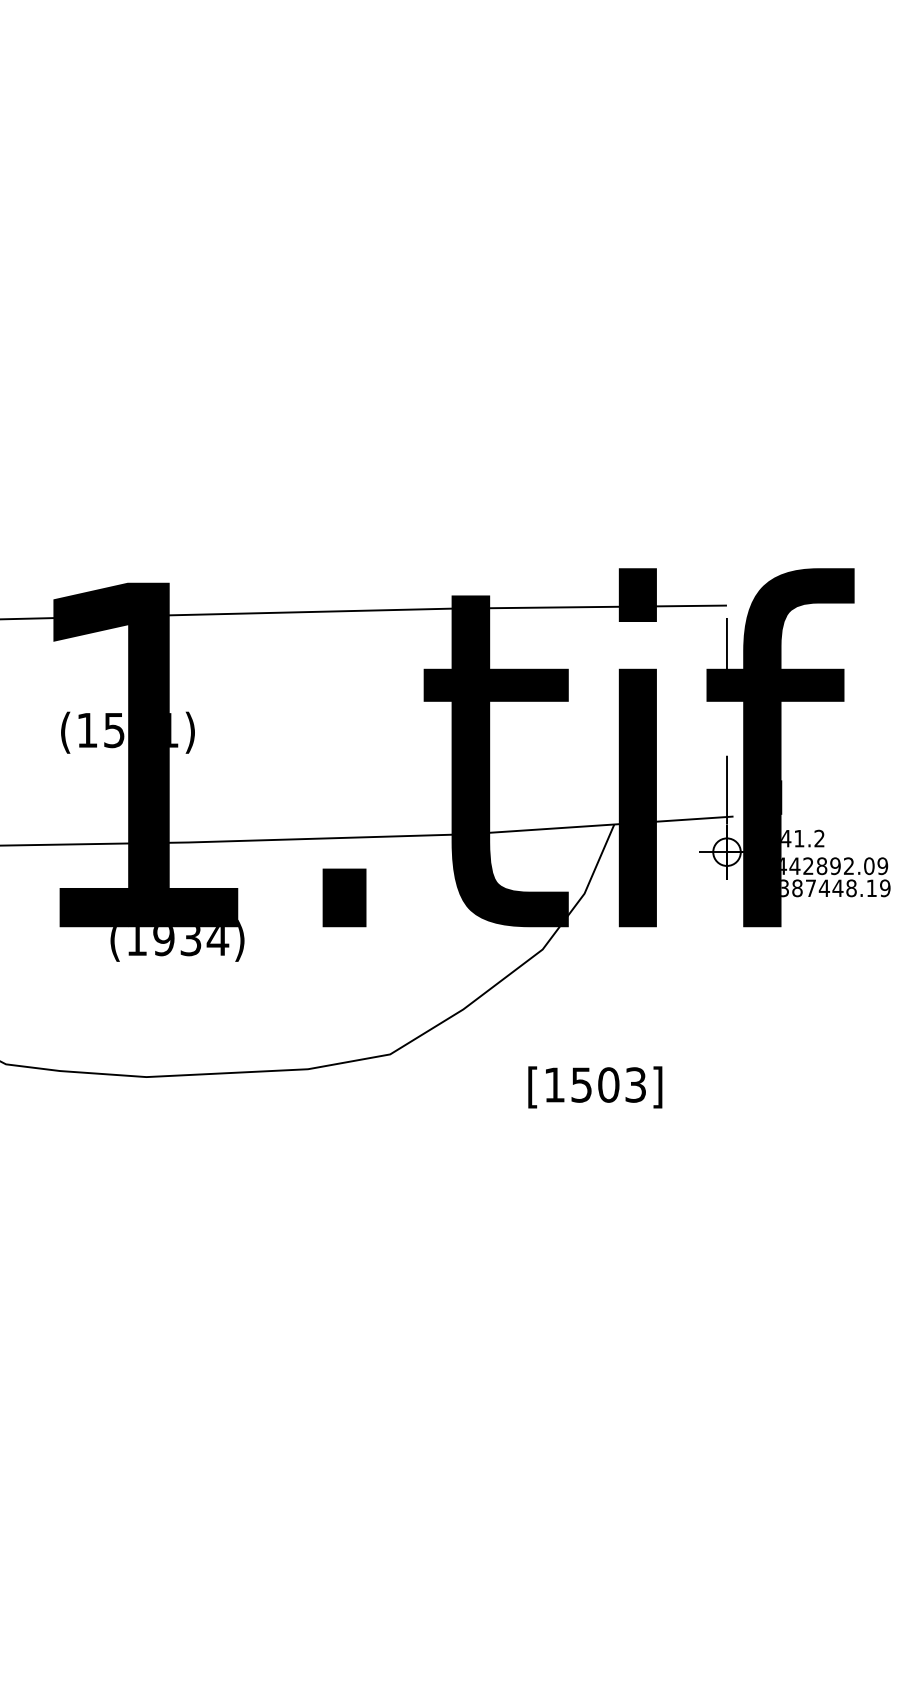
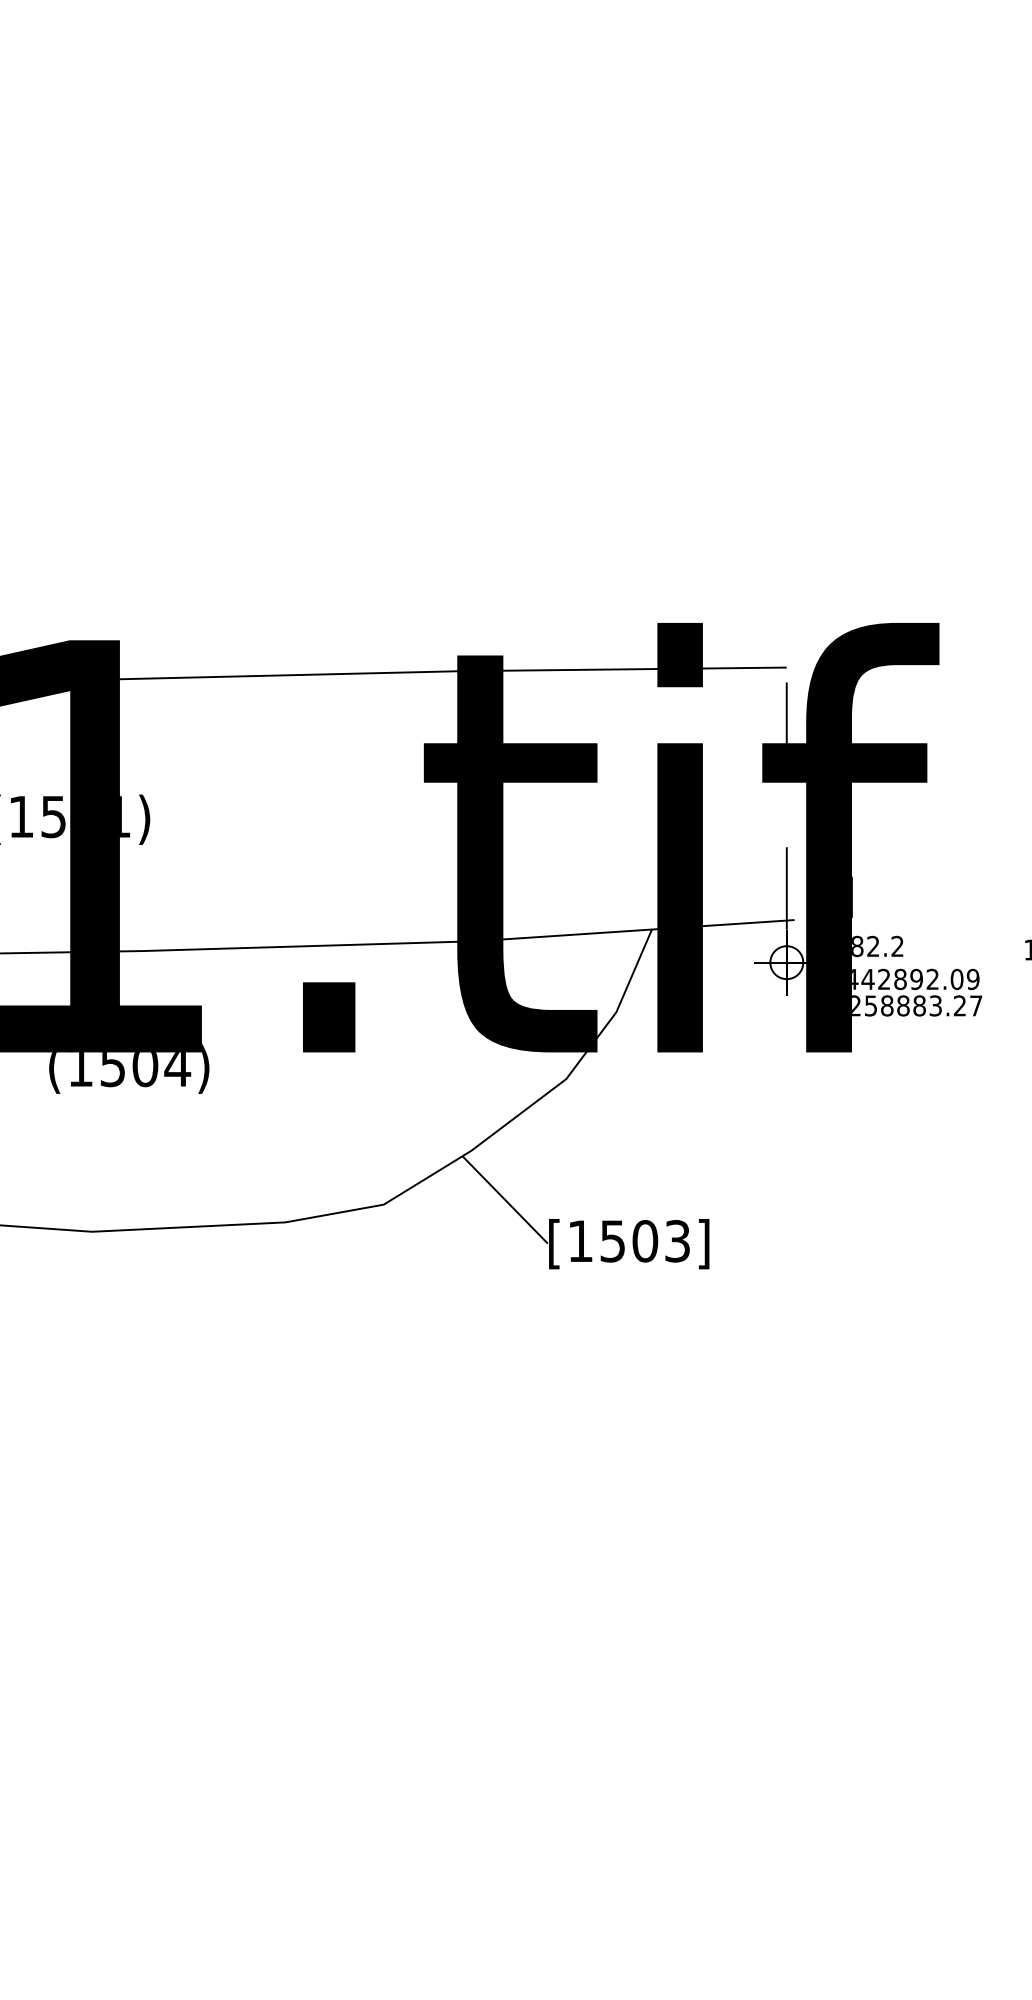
text: (792, 838) -> (865, 946), sp41.2 -> sp82.2
text: (835, 888) -> (916, 1006), 387448.19 -> 258883.27
text: (177, 941) -> (129, 1069), (1934) -> (1504)
line: (491, 1050) -> (504, 1199), added

